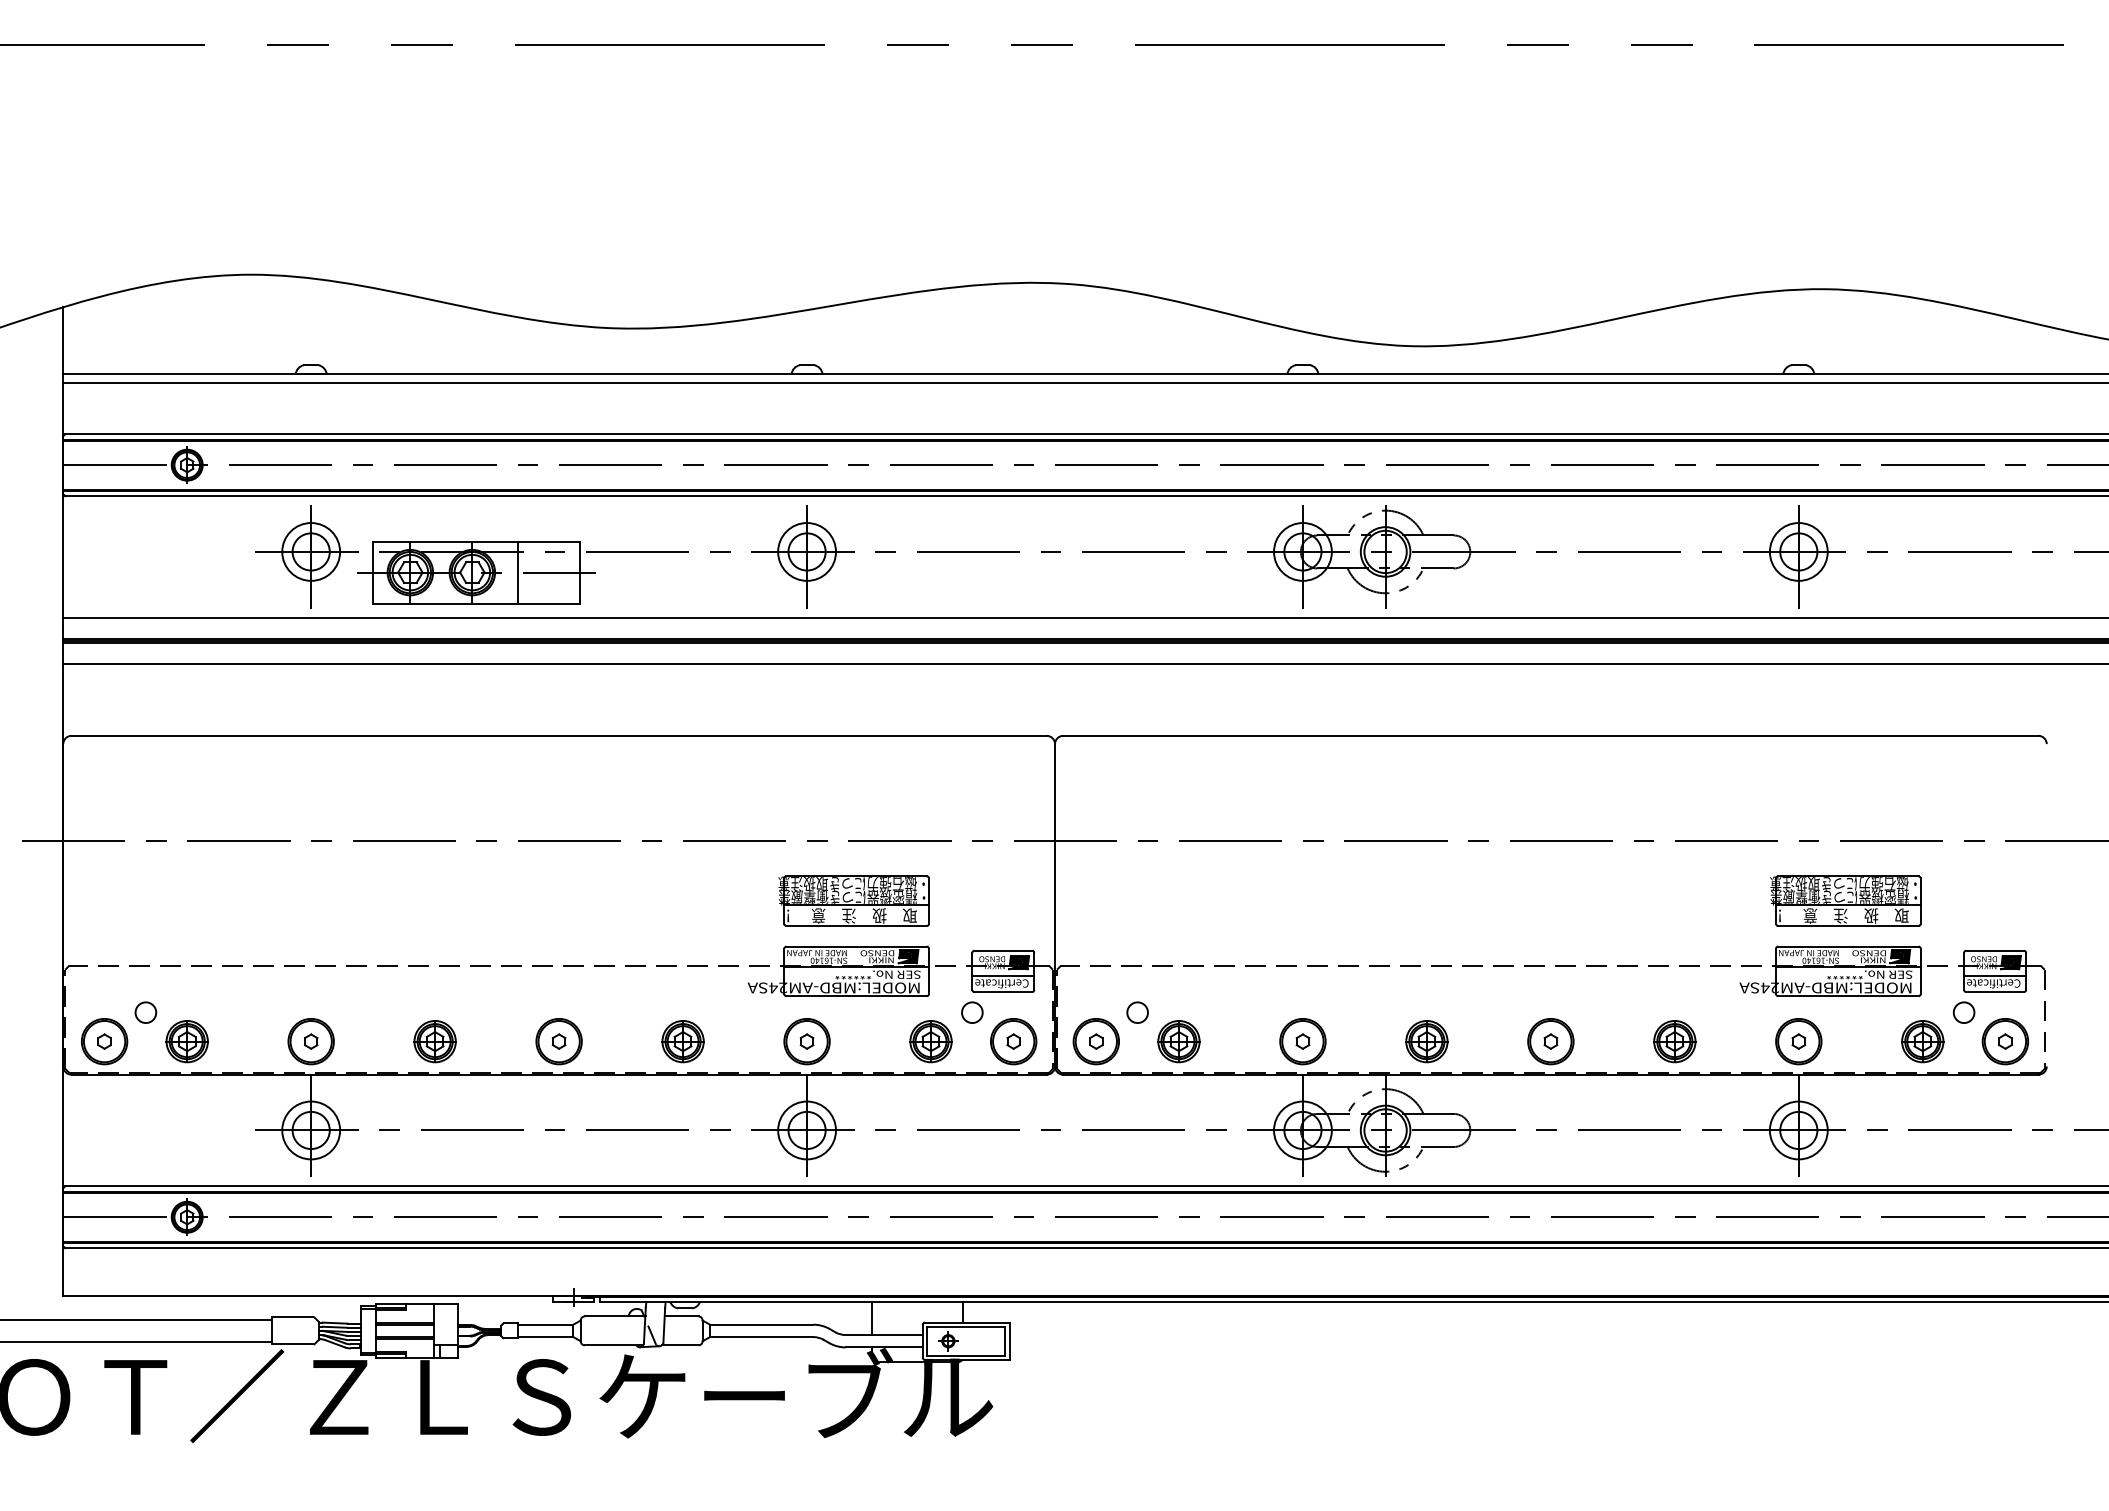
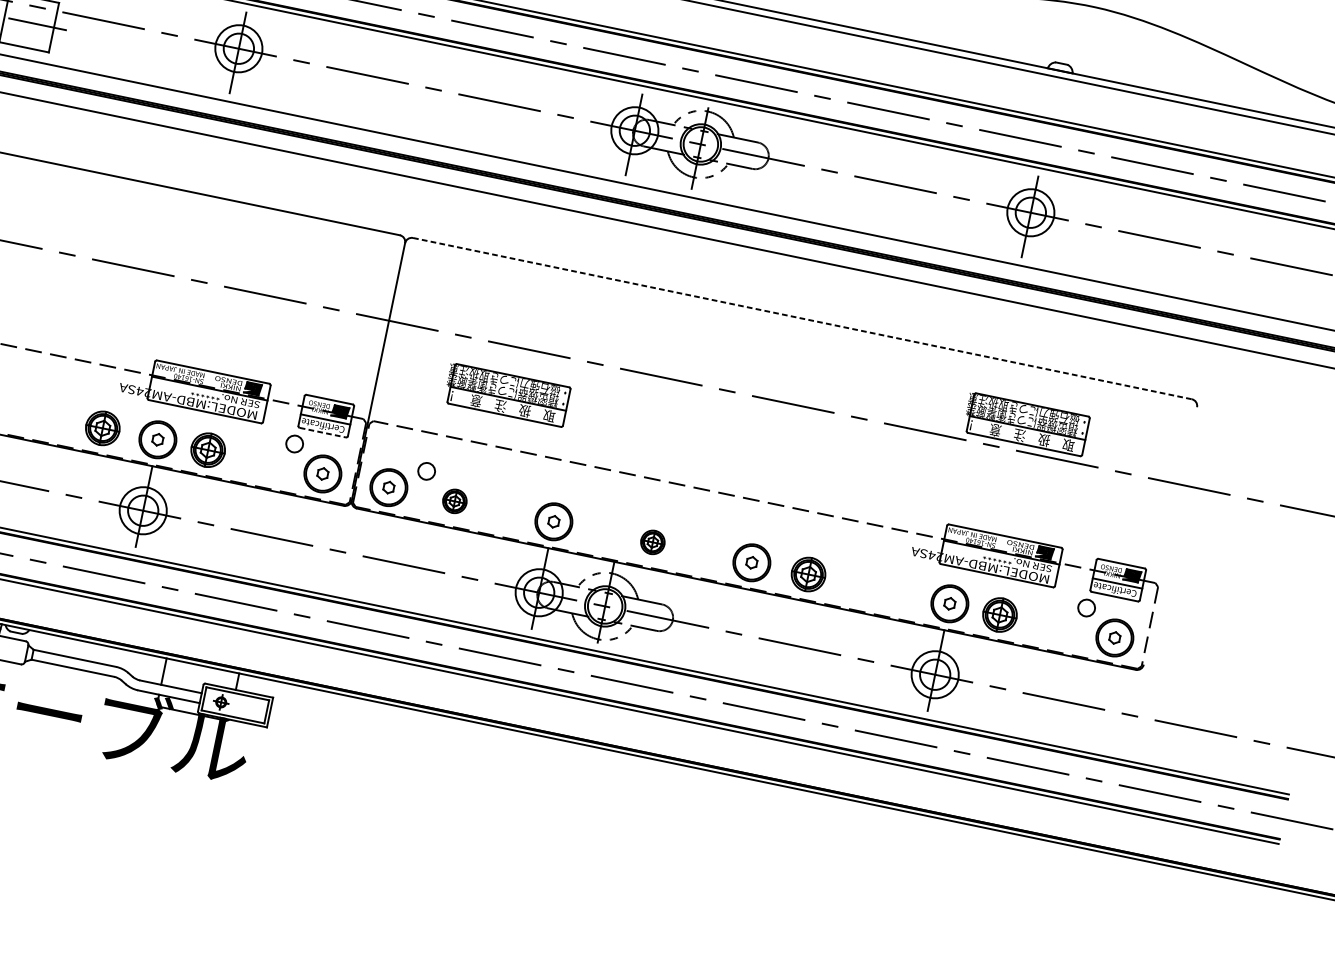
line: (1550, 735) -> (802, 318), solid -> dashed
part: (853, 900) -> (506, 394), moved
part: (1845, 900) -> (1026, 423), moved
line: (1003, 992) -> (322, 433), solid -> dashed
part: (682, 1041) -> (102, 428), moved
part: (930, 1041) -> (207, 450), moved
part: (1178, 1041) -> (454, 501), size x0.7
part: (1426, 1041) -> (652, 542), size x0.7
part: (1674, 1041) -> (808, 574), moved
part: (1922, 1041) -> (999, 614), moved

